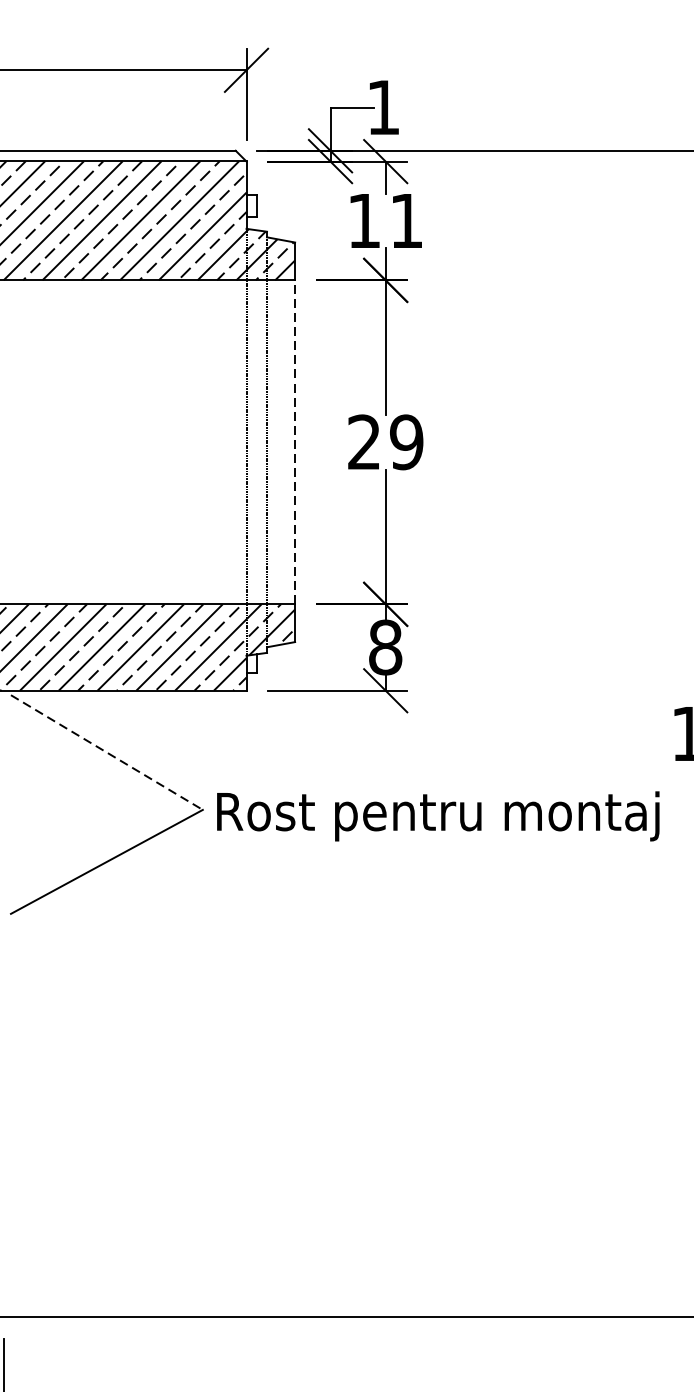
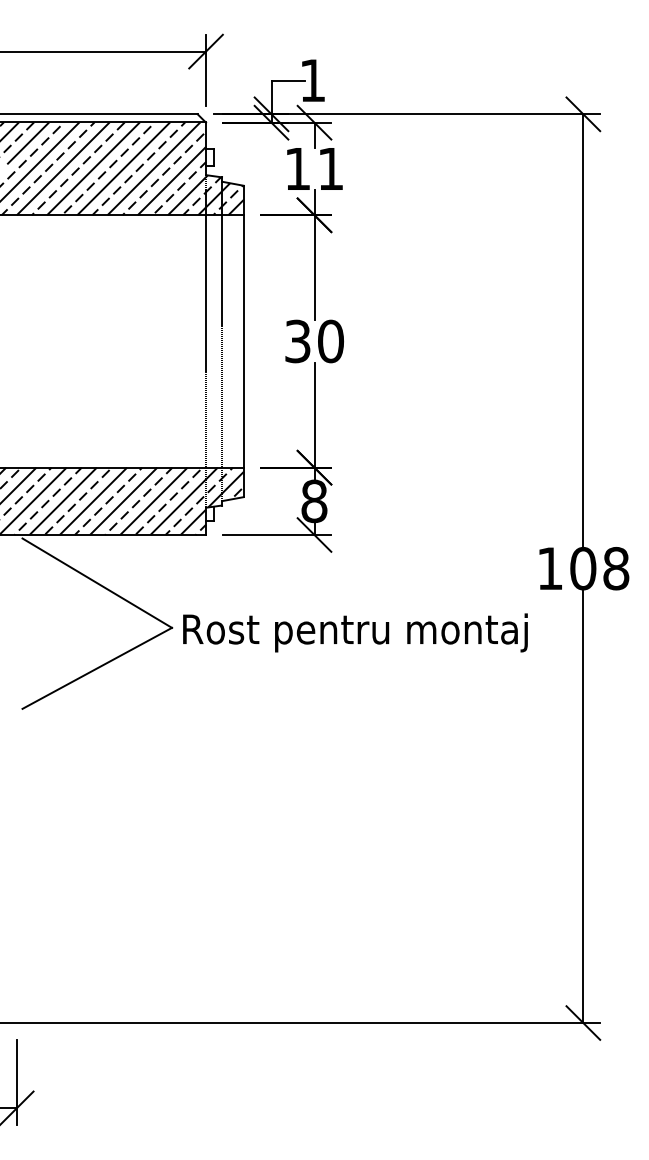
line: (294, 441) -> (243, 340), dashed -> solid
text: (385, 442) -> (314, 341), 29 -> 30
line: (107, 752) -> (97, 583), dashed -> solid

